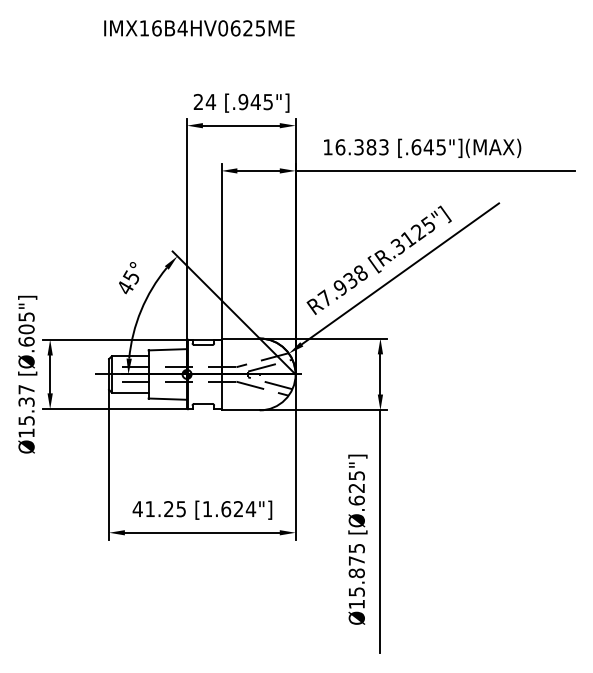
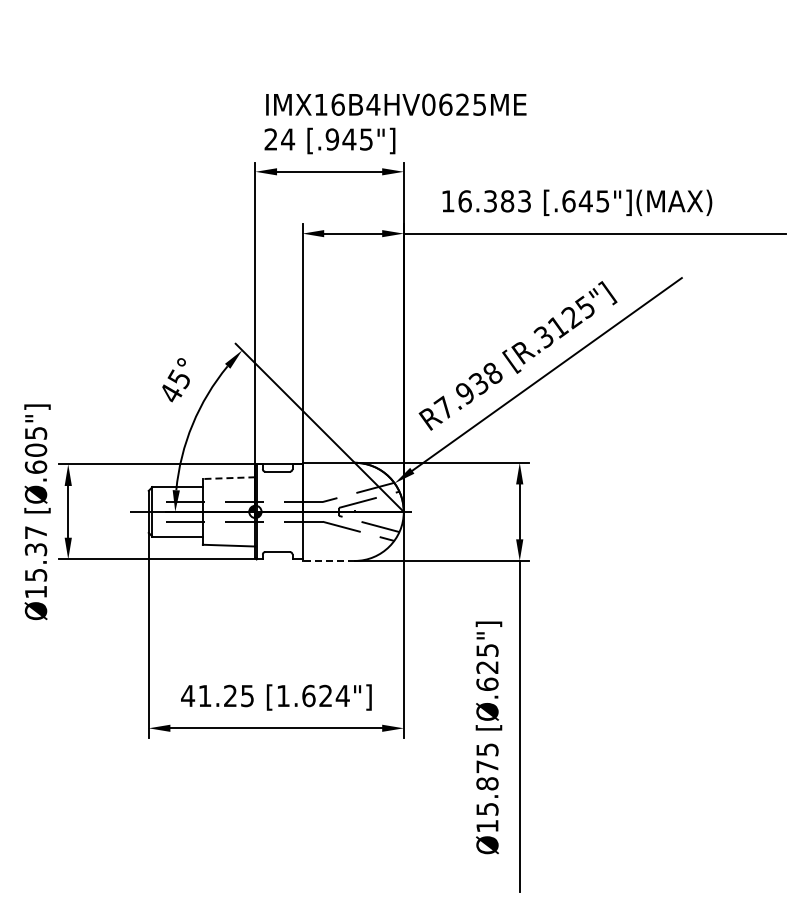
text: (199, 28) -> (396, 104), moved
line: (167, 350) -> (228, 478), solid -> dashed
line: (240, 410) -> (328, 560), solid -> dashed

